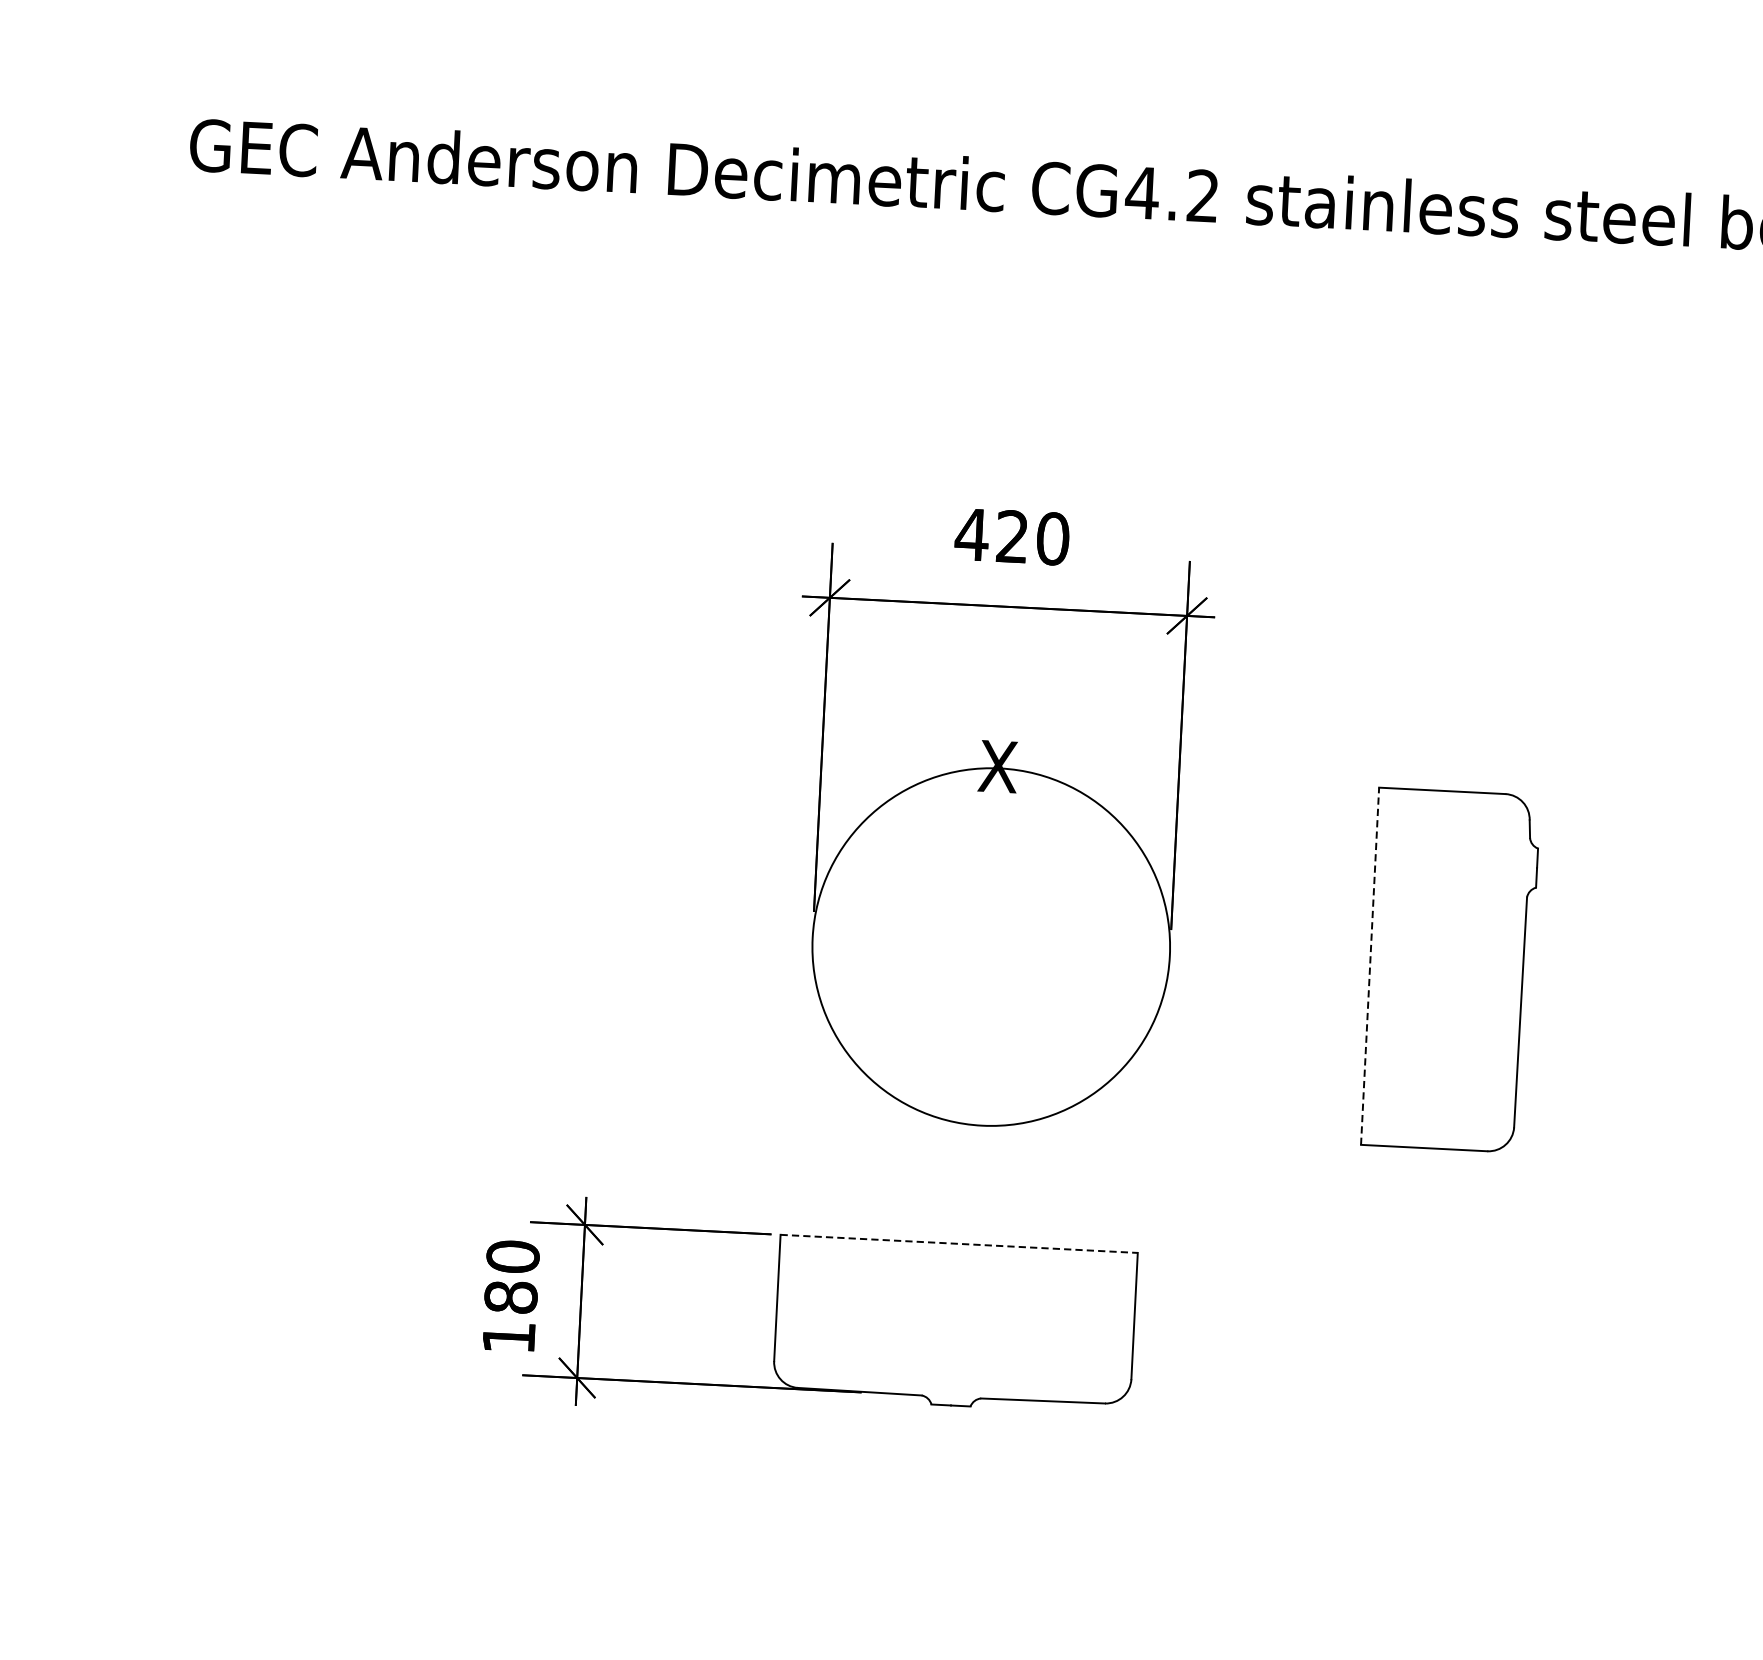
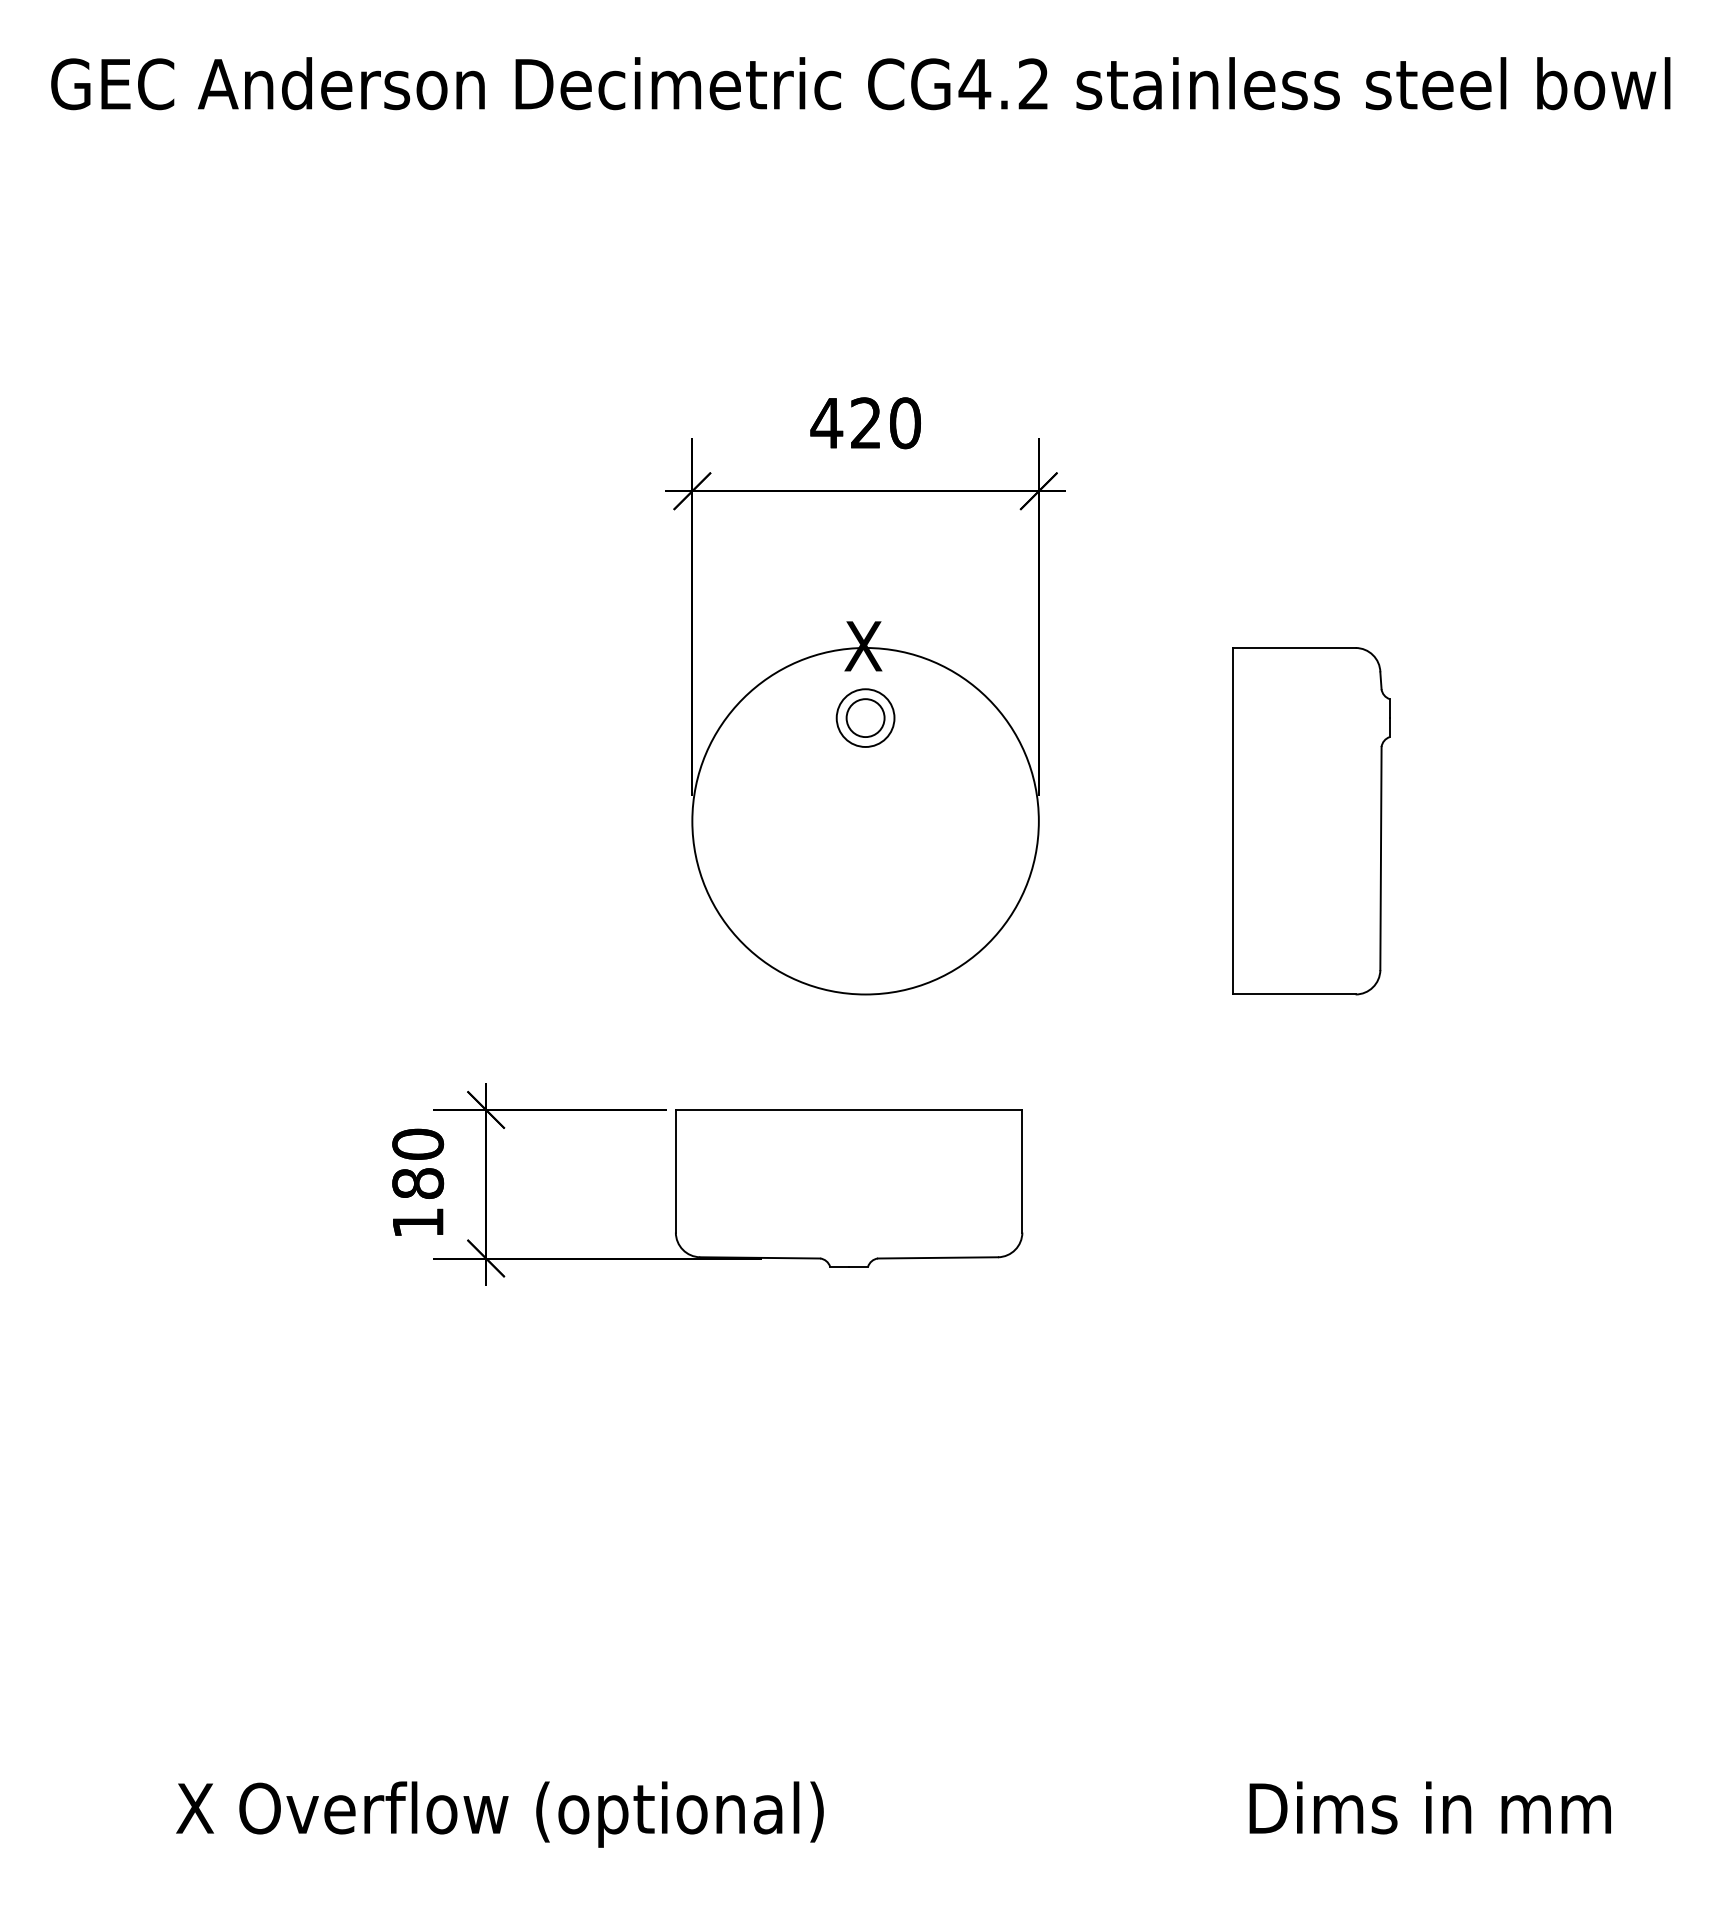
part: (996, 840) -> (865, 717), added
line: (1370, 965) -> (1233, 820), dashed -> solid
line: (959, 1244) -> (849, 1110), dashed -> solid

